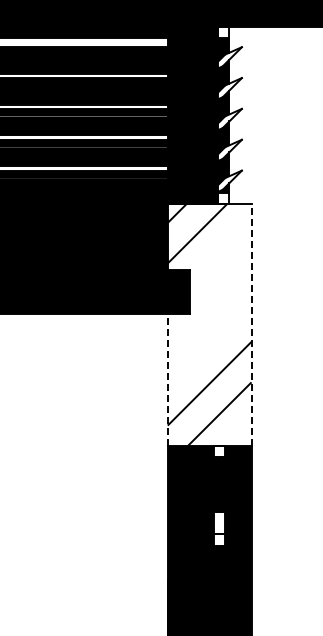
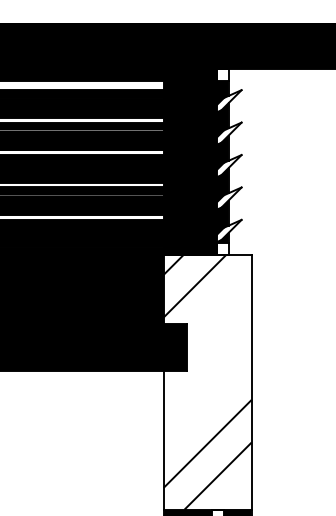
line: (251, 324) -> (251, 381), dashed -> solid
line: (167, 377) -> (163, 437), dashed -> solid

